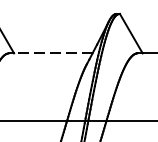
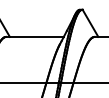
line: (52, 52) -> (36, 36), dashed -> solid

